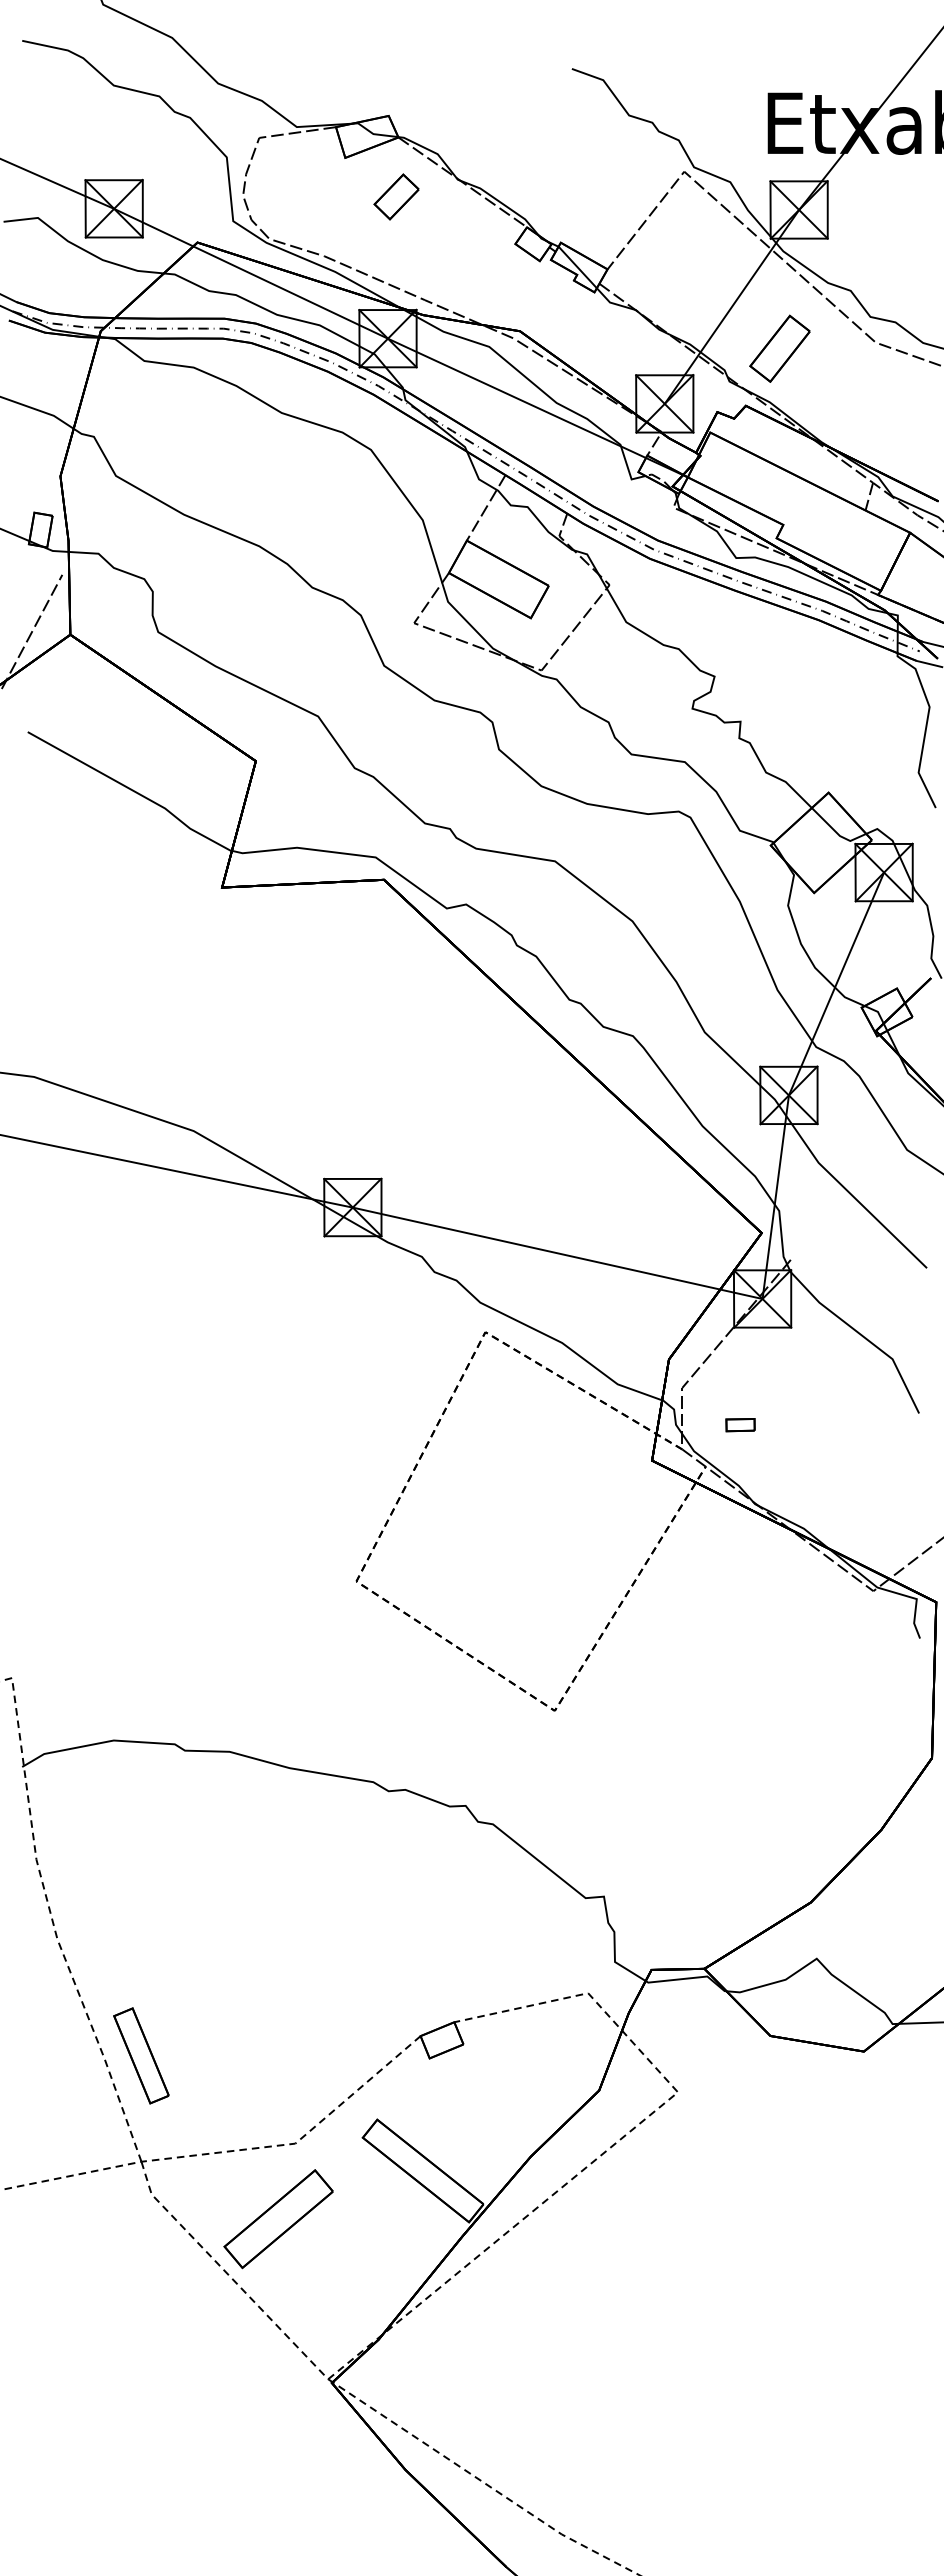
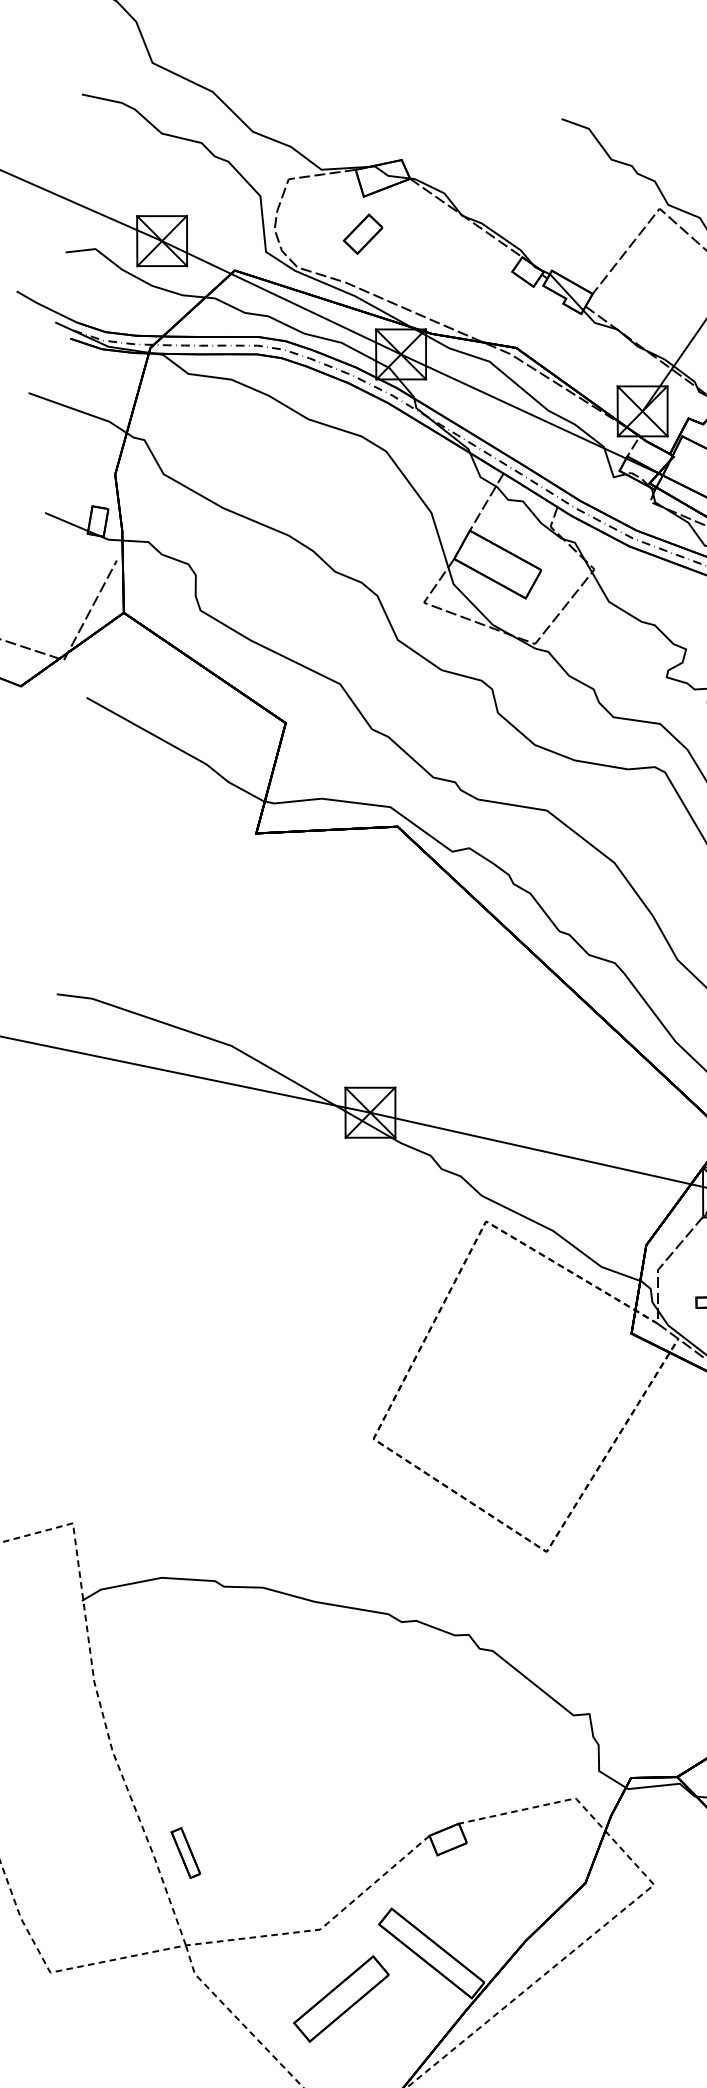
part: (396, 196) -> (363, 233), moved
part: (141, 2055) -> (185, 1852), size x0.6
part: (278, 2219) -> (341, 1999), moved

